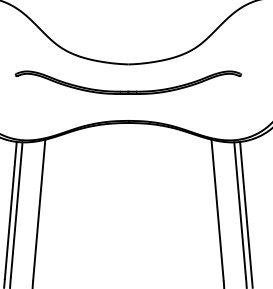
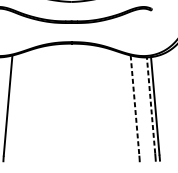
line: (240, 209) -> (151, 105), solid -> dashed
line: (217, 210) -> (134, 105), solid -> dashed

